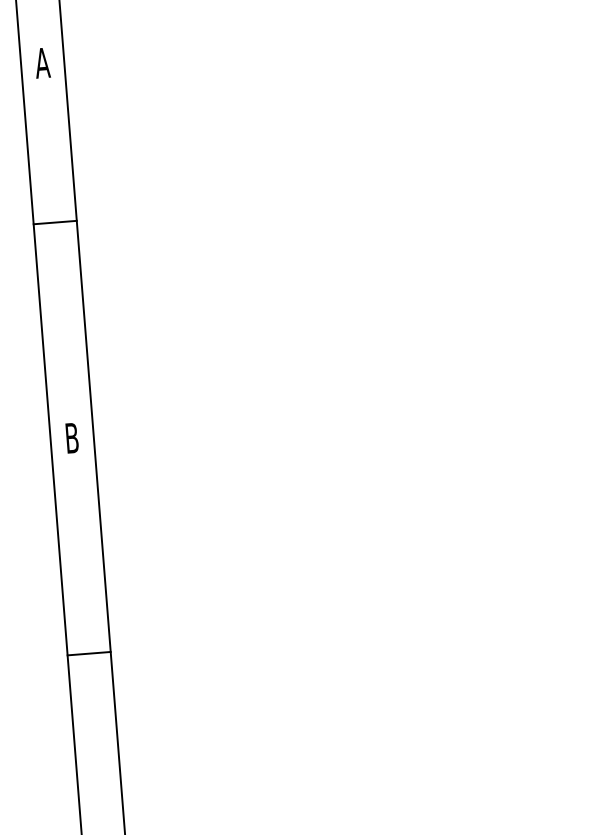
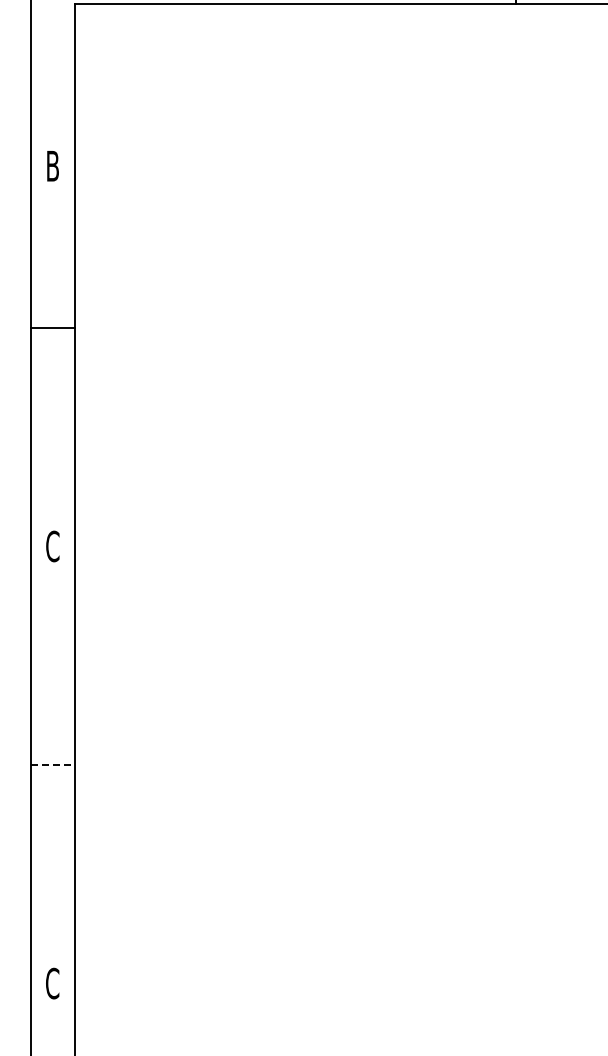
text: (42, 63) -> (52, 166), A -> B
text: (71, 438) -> (52, 546), B -> C
line: (88, 653) -> (52, 764), solid -> dashed

